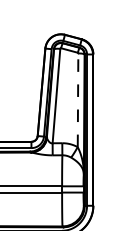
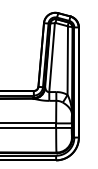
line: (77, 99) -> (67, 60), dashed -> solid

